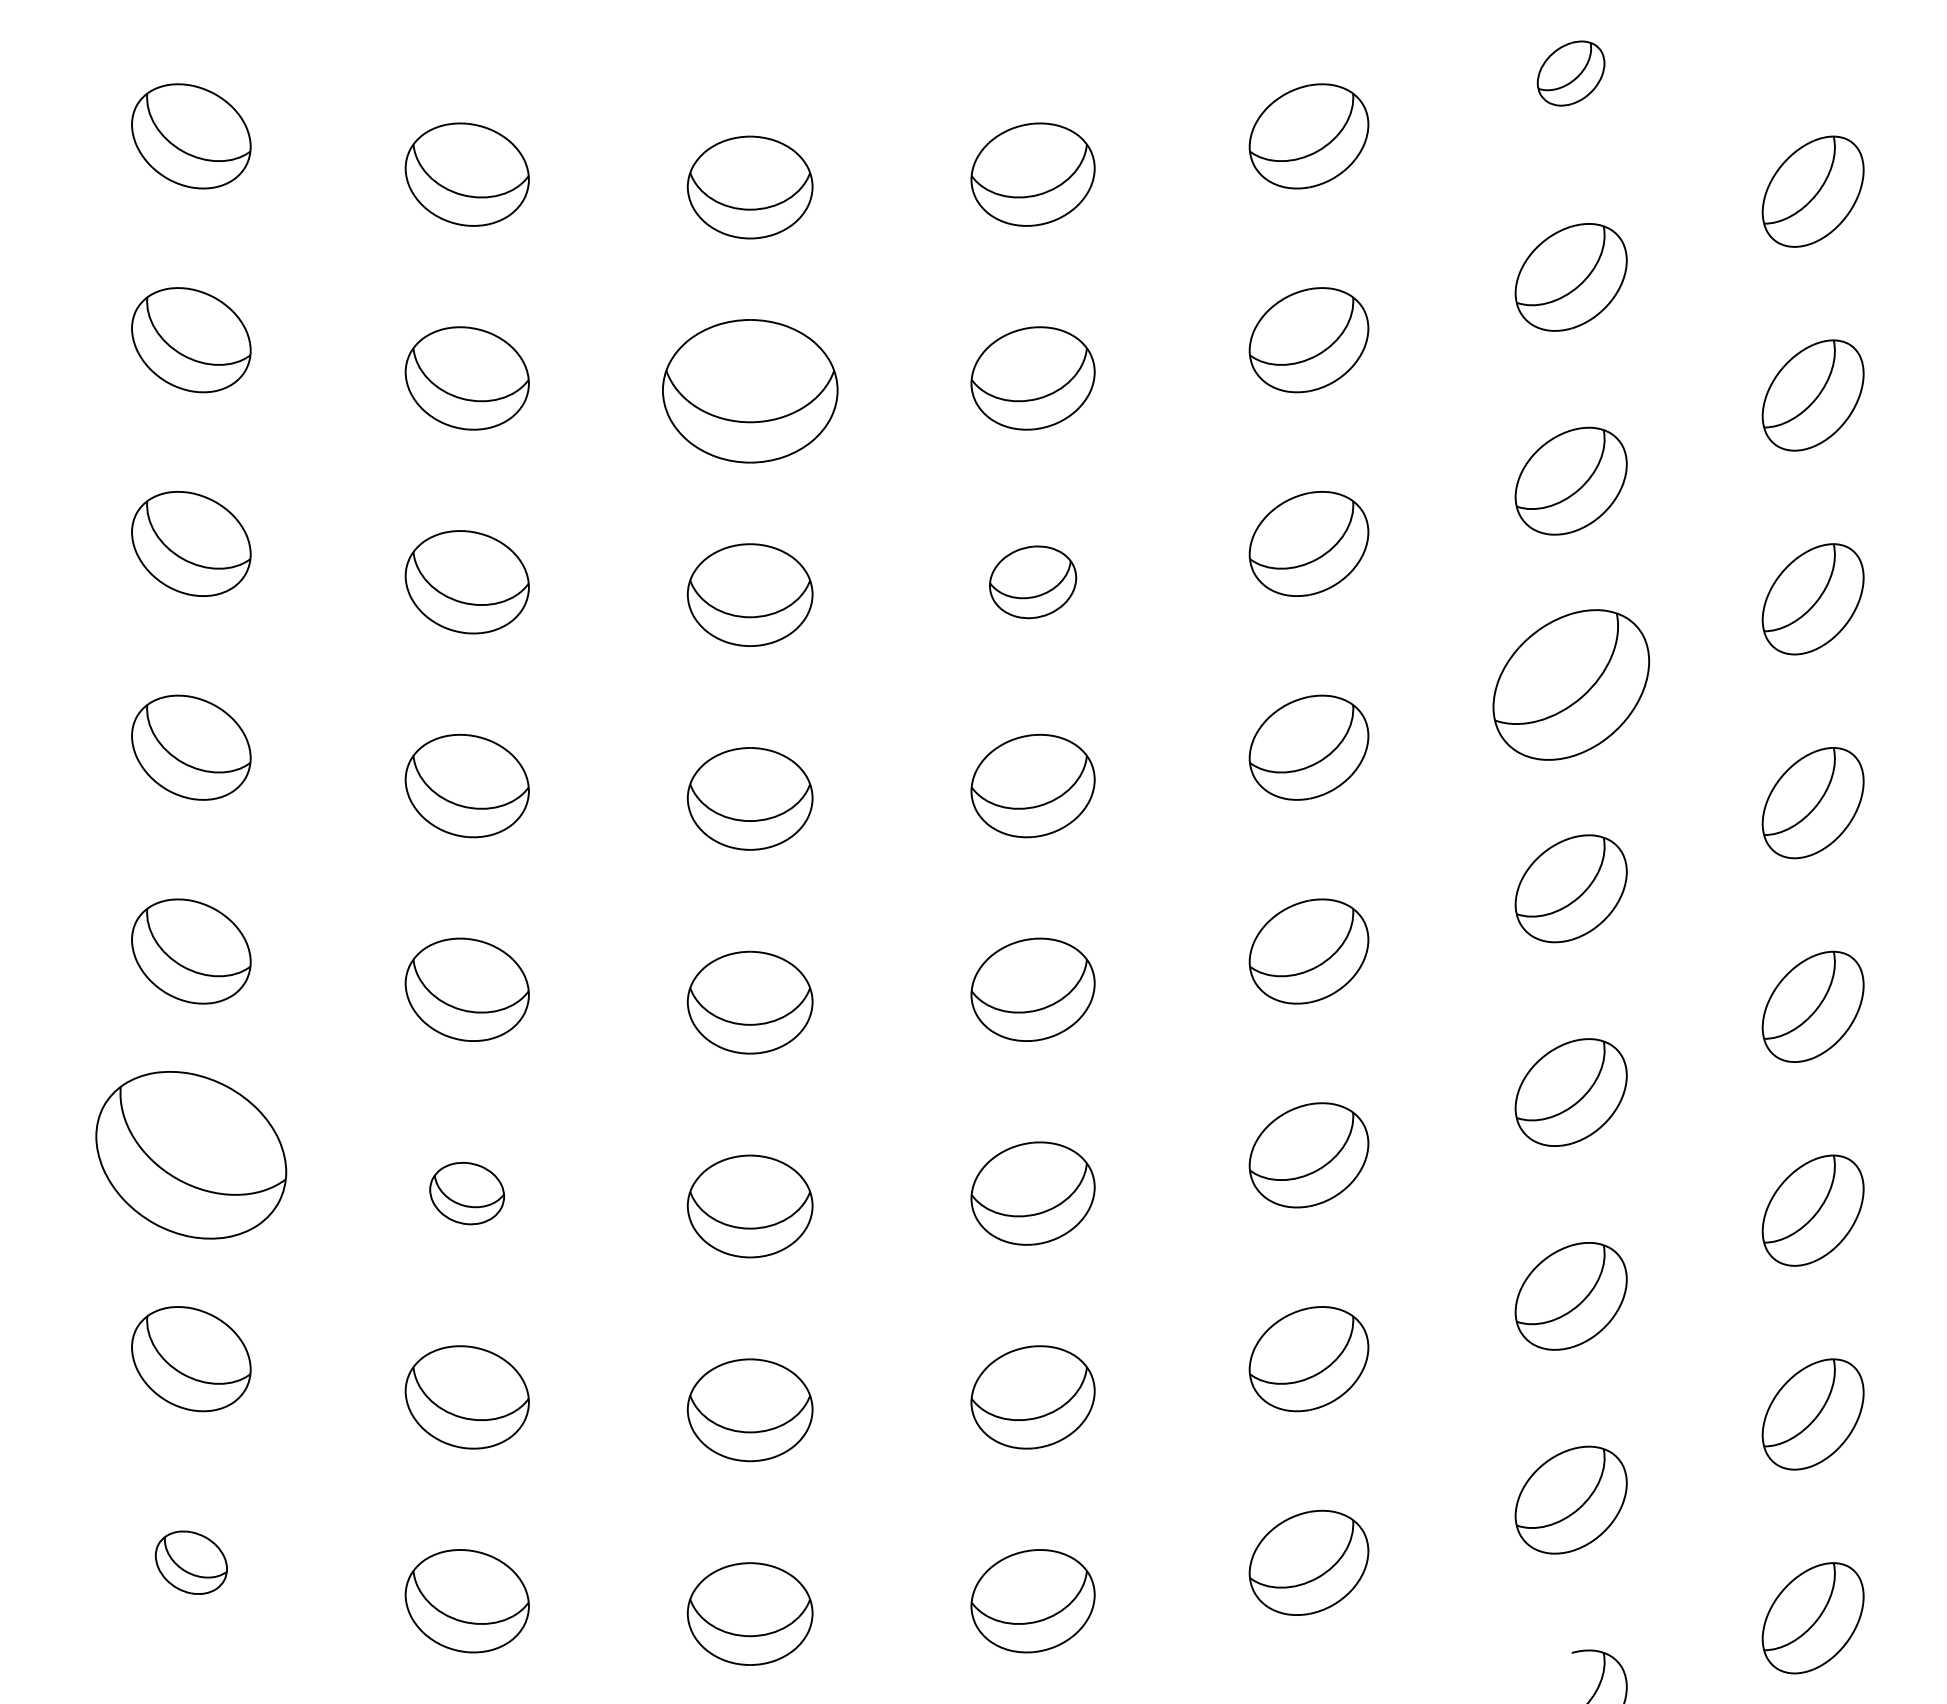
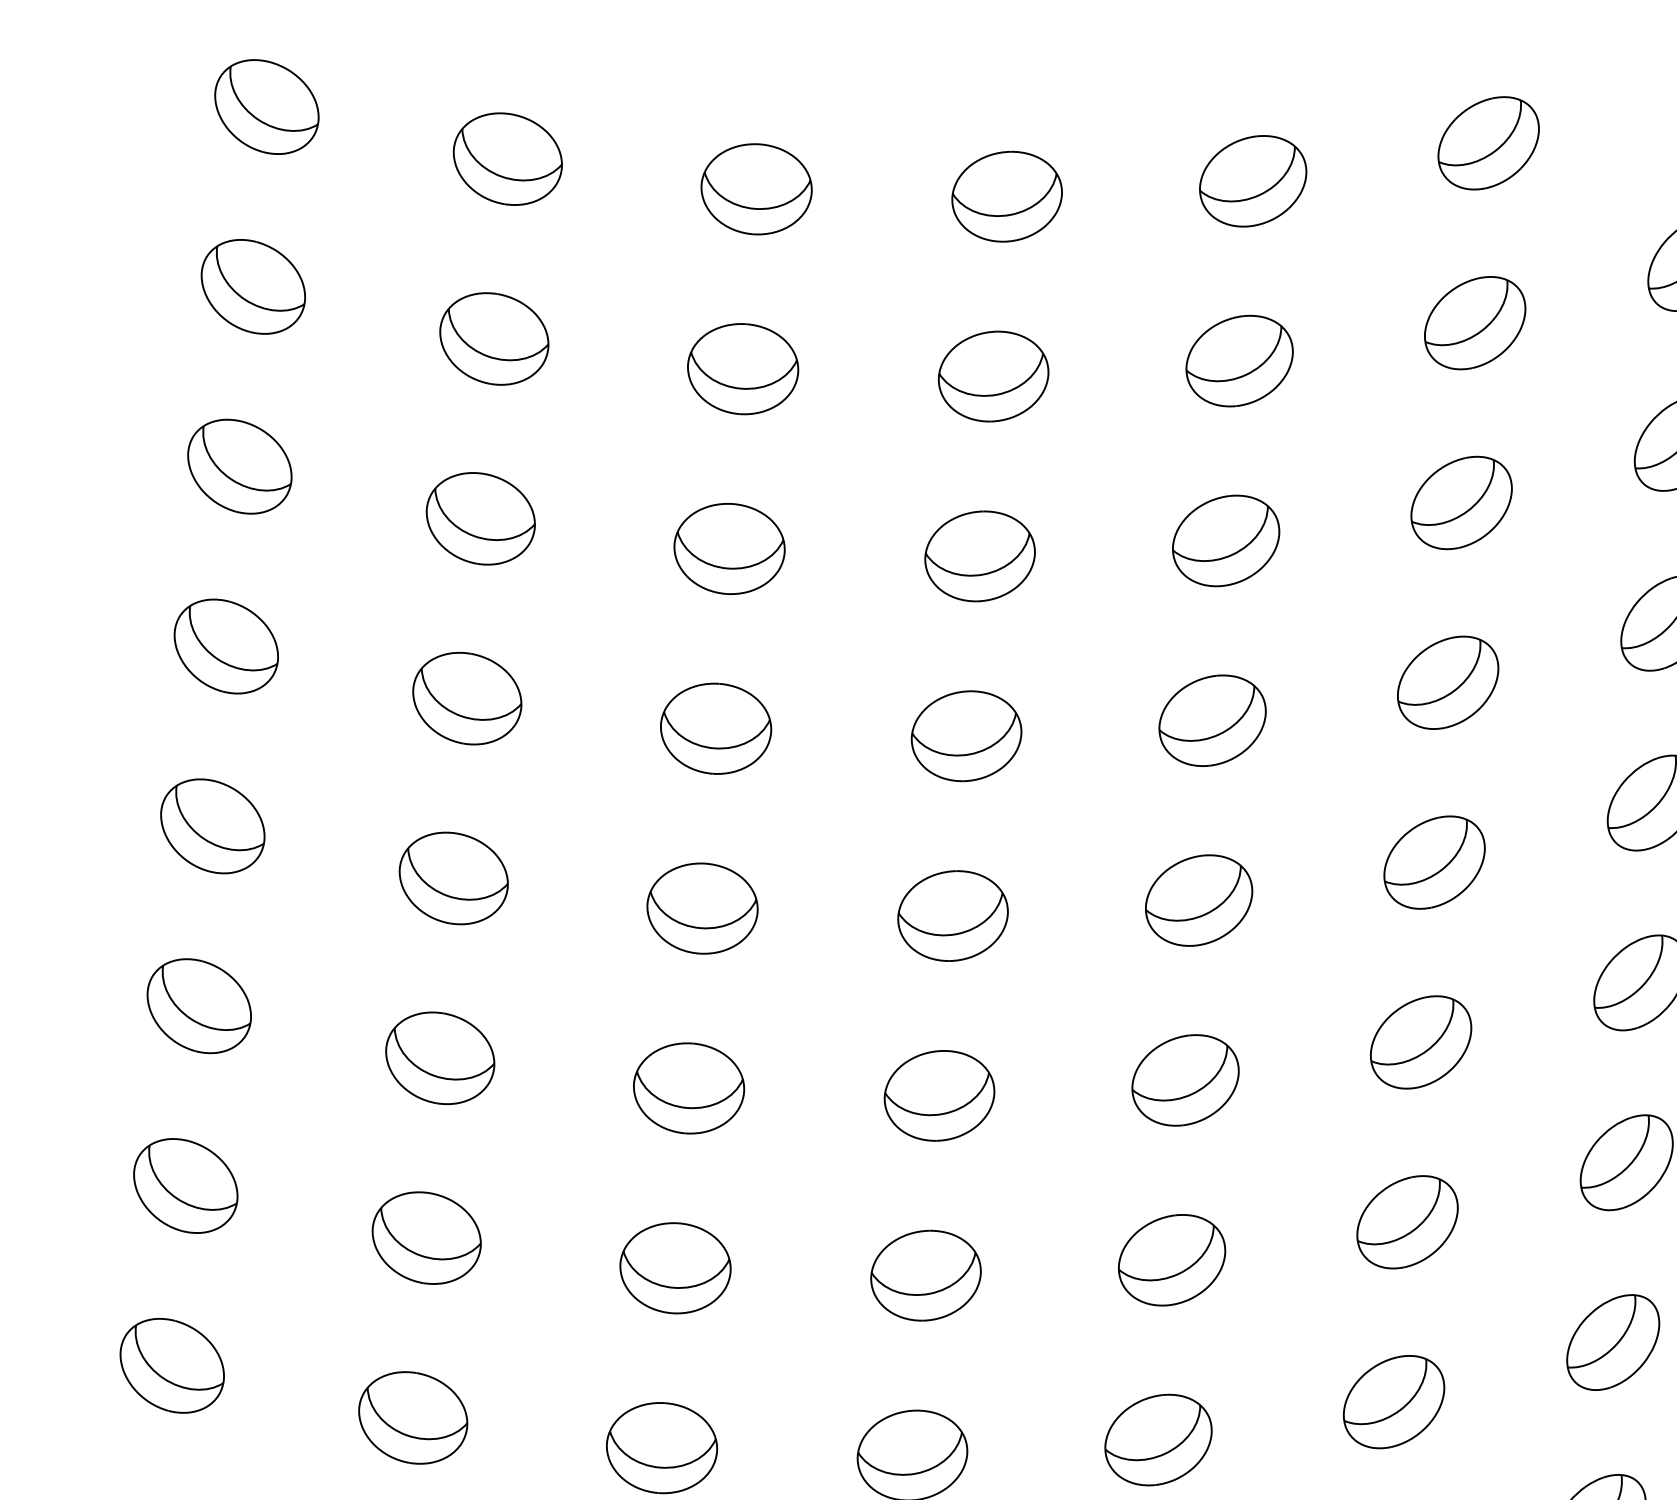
part: (1570, 73) -> (1488, 143), size x1.67
part: (749, 391) -> (742, 369), size x0.71
part: (1032, 582) -> (979, 556), size x1.43
part: (1570, 684) -> (1447, 682), size x0.71
part: (191, 1155) -> (199, 1006), size x0.62
part: (466, 1193) -> (439, 1058), size x1.67
part: (191, 1562) -> (172, 1365), size x1.67

